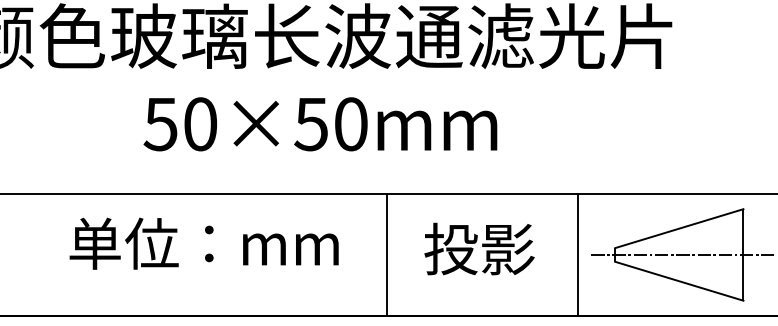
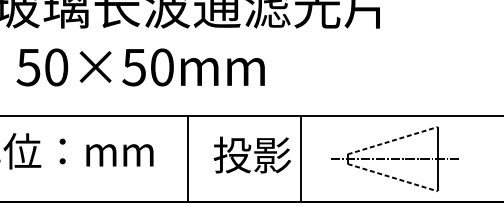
line: (679, 228) -> (392, 140), solid -> dashed
line: (578, 254) -> (301, 158), moved
line: (679, 281) -> (392, 177), solid -> dashed

